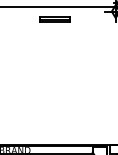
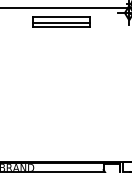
part: (54, 19) -> (61, 21), size x1.67

